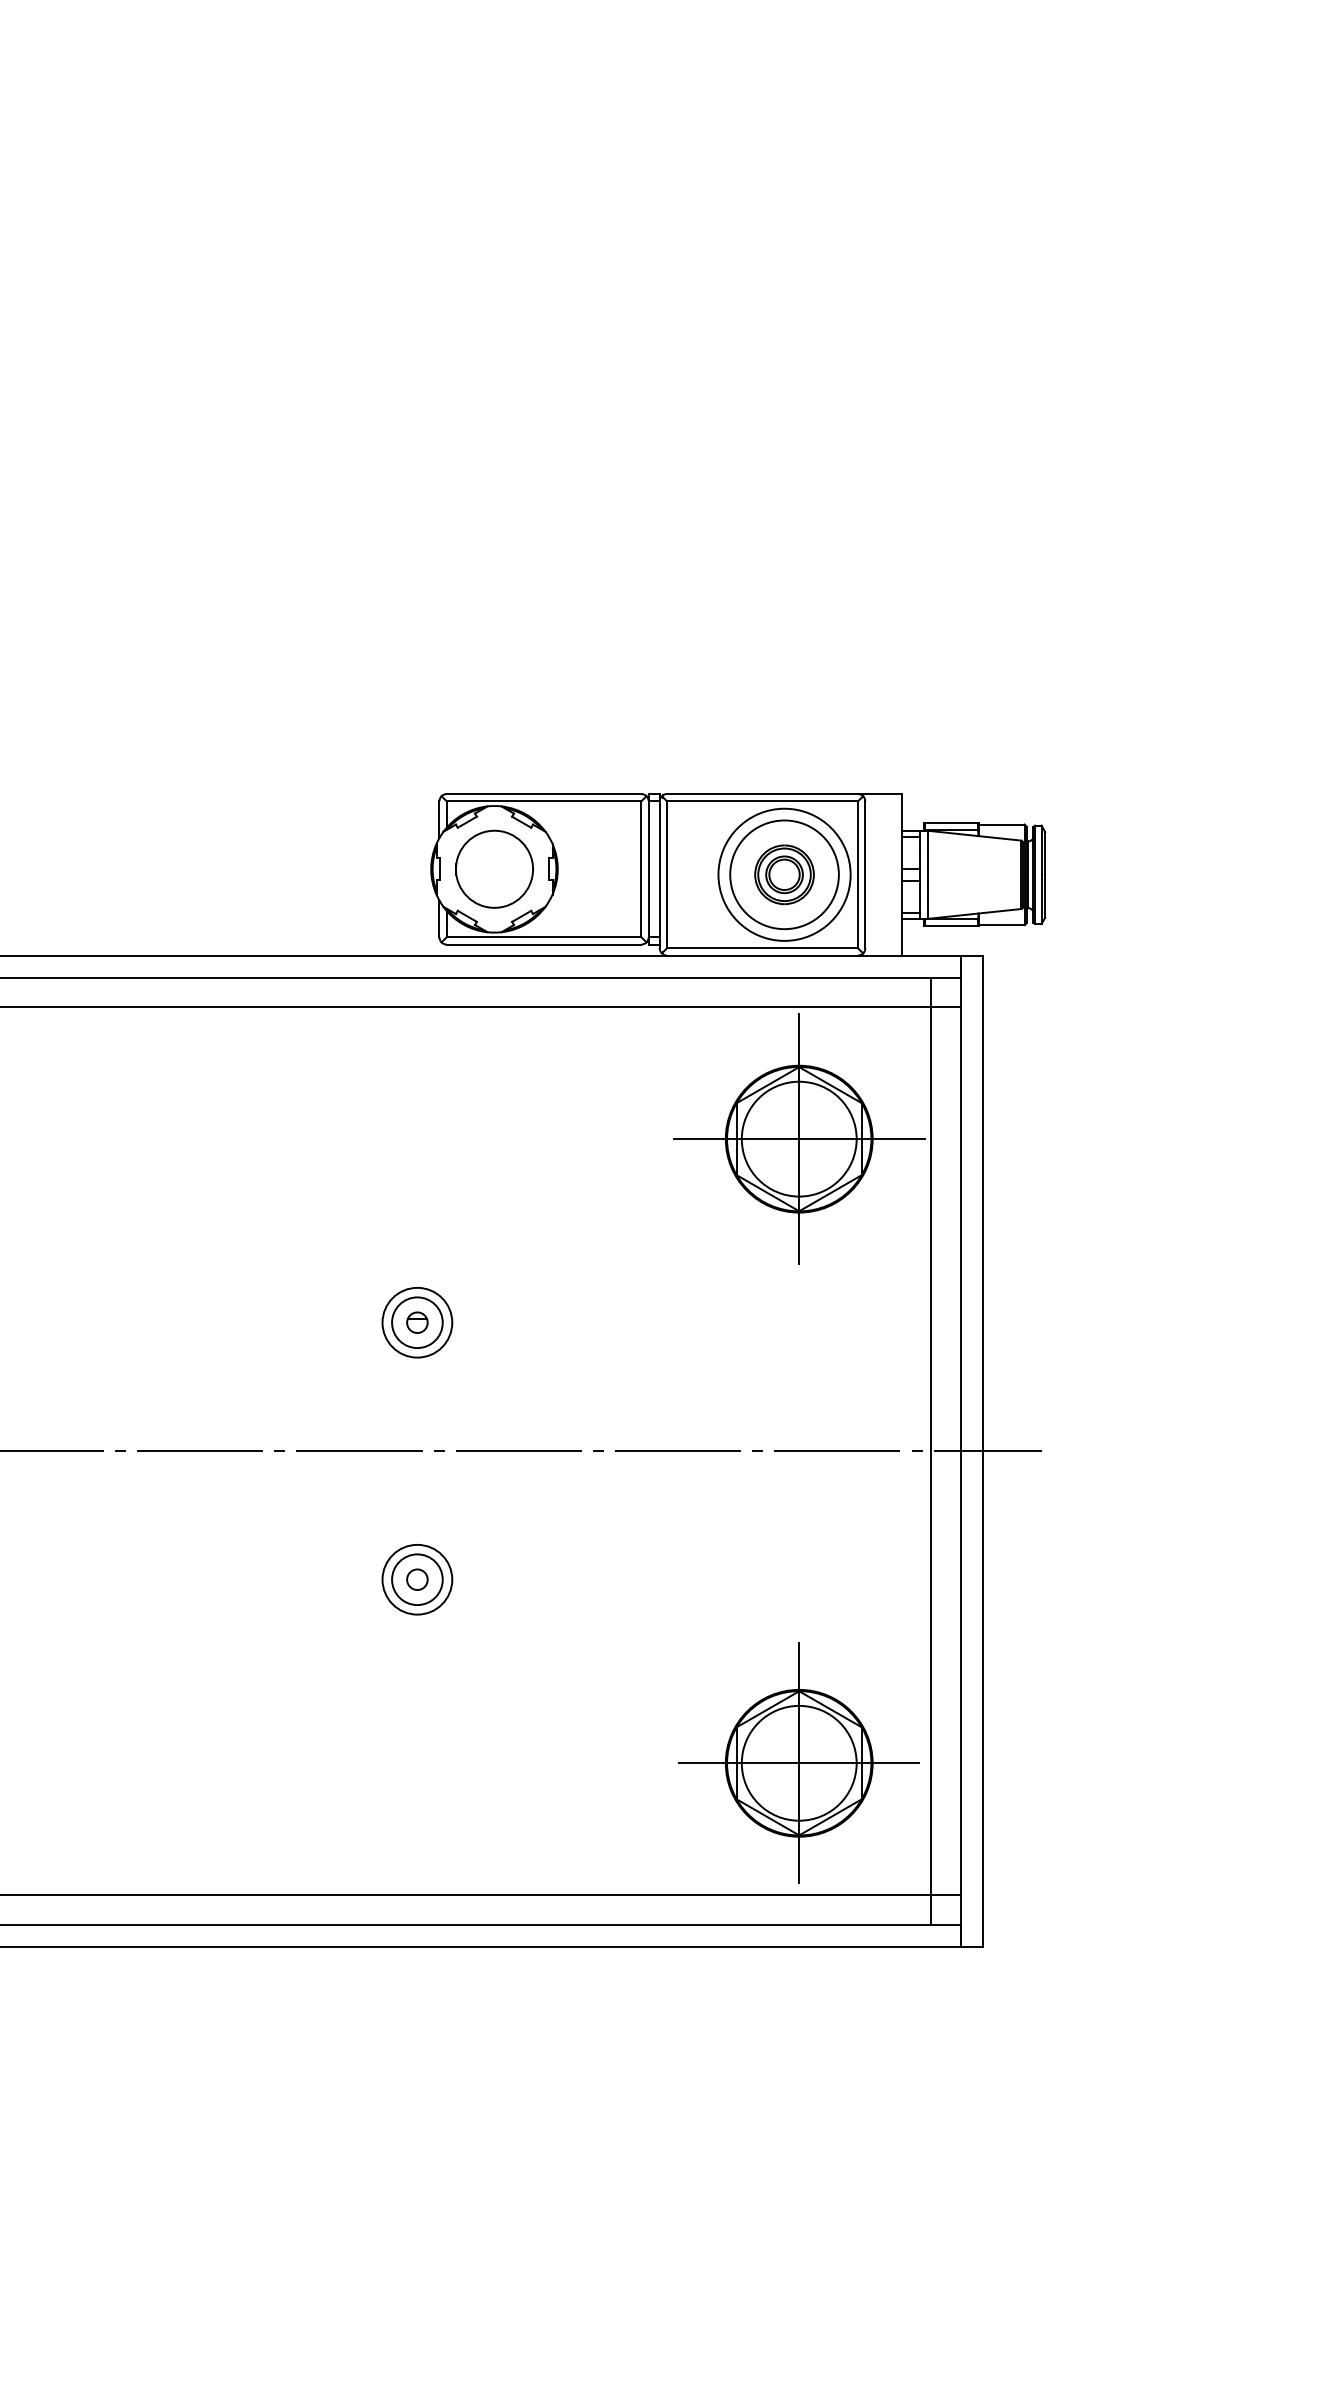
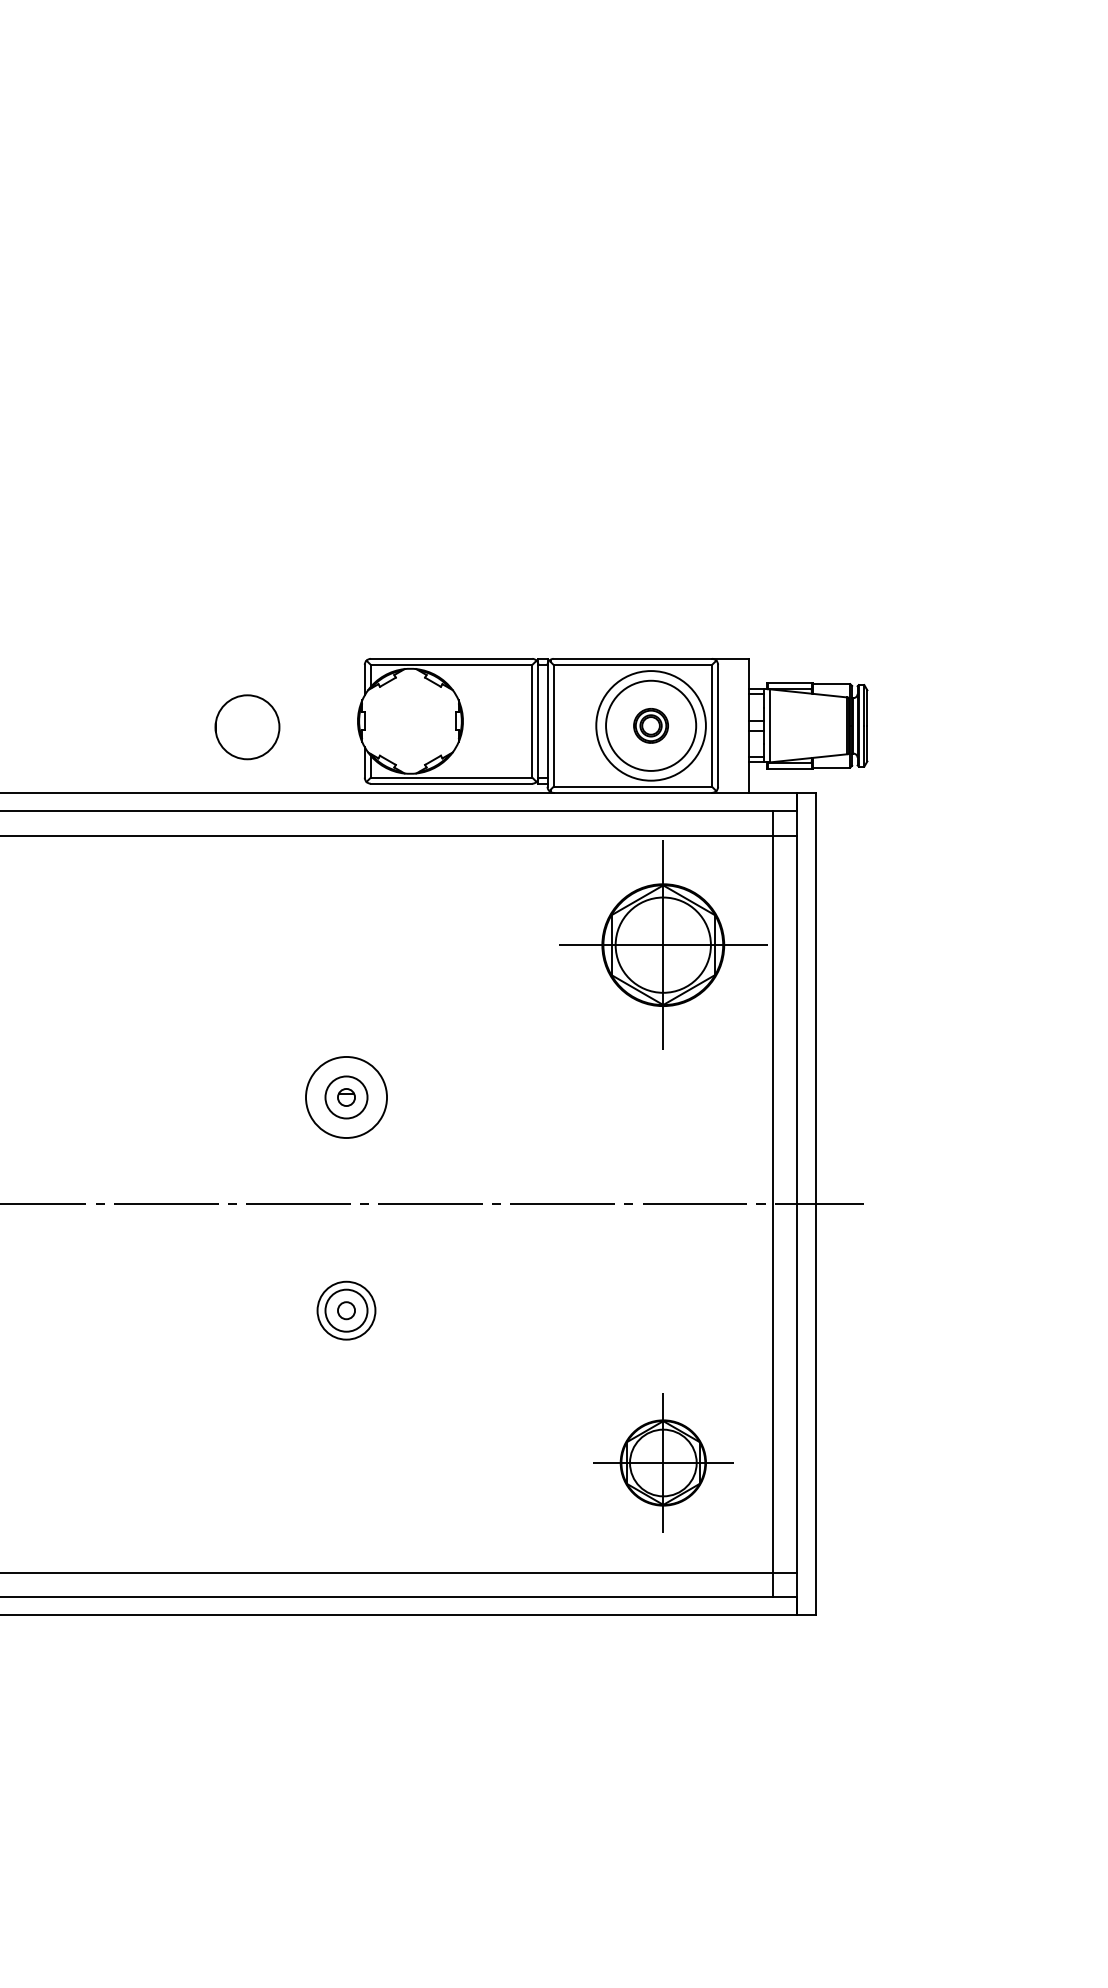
part: (494, 869) -> (247, 727), moved
part: (783, 874) -> (650, 725), size x0.7
circle: (417, 1322) -> (346, 1097), size x1.4
part: (799, 1762) -> (663, 1462), size x0.7

